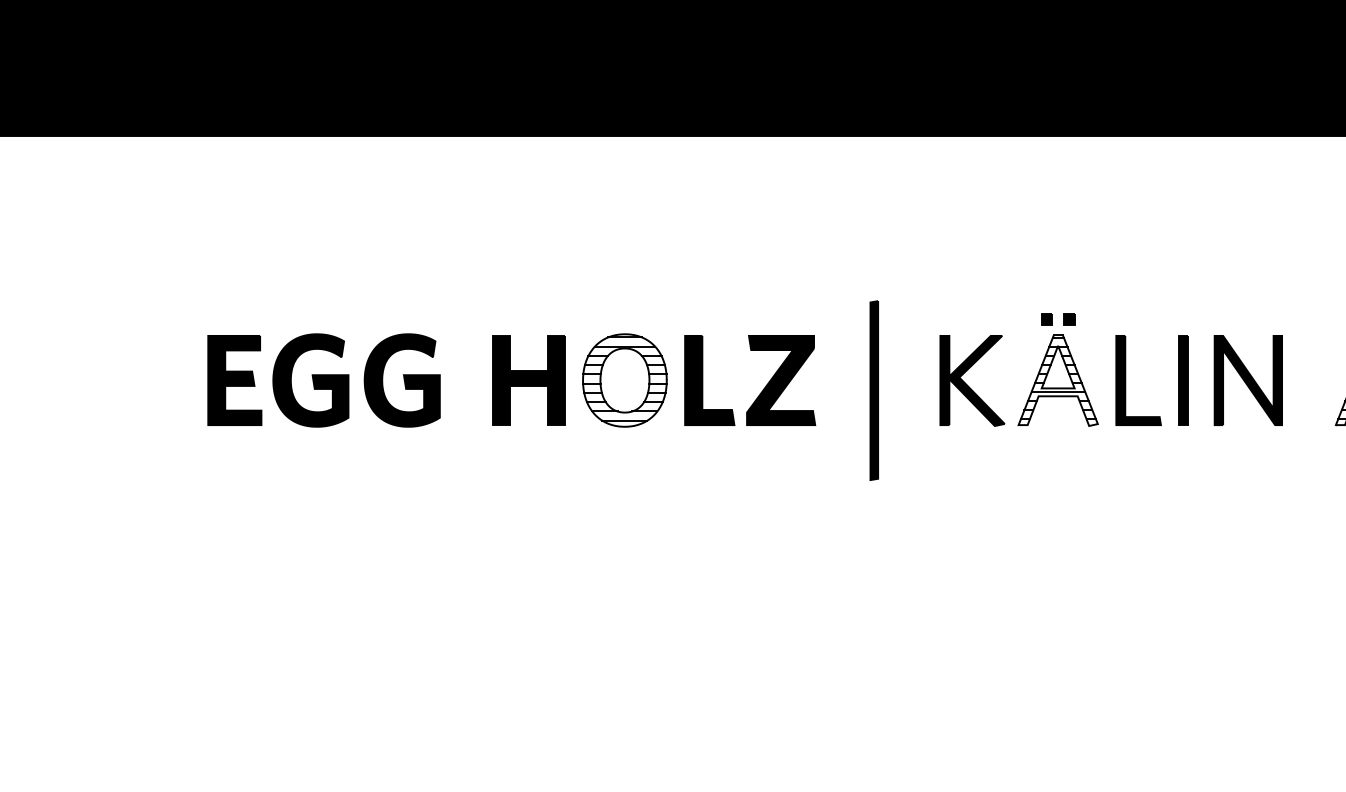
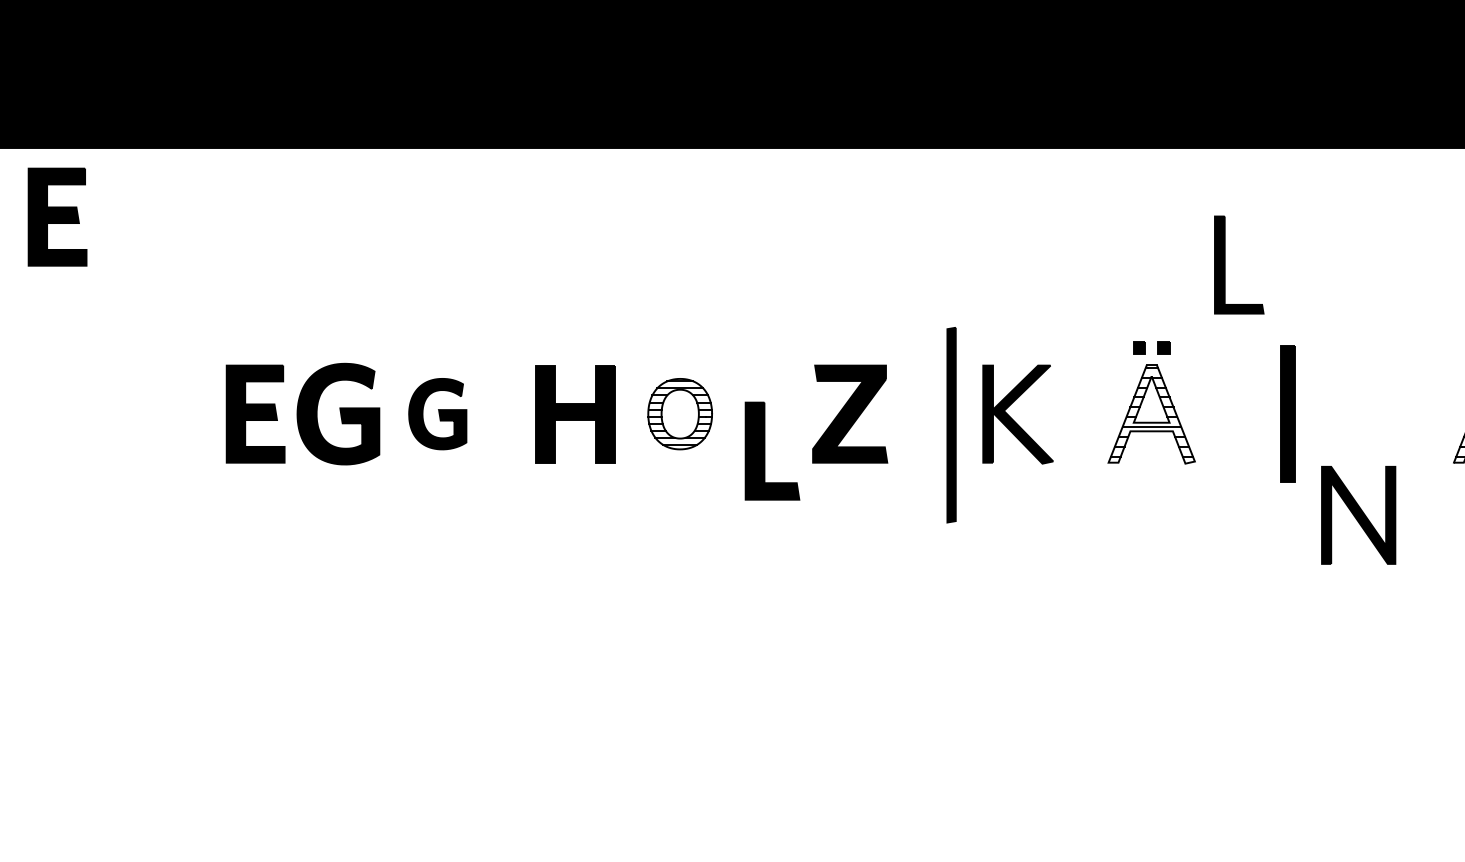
part: (52, 199) -> (57, 217), added
part: (401, 380) -> (437, 414), size x0.7
part: (624, 380) -> (679, 414), size x0.7
part: (709, 380) -> (772, 451), moved
part: (1126, 380) -> (1226, 265), moved
part: (1183, 380) -> (1288, 414), size x1.4
part: (1247, 380) -> (1357, 515), moved
part: (967, 384) -> (1012, 418), moved

